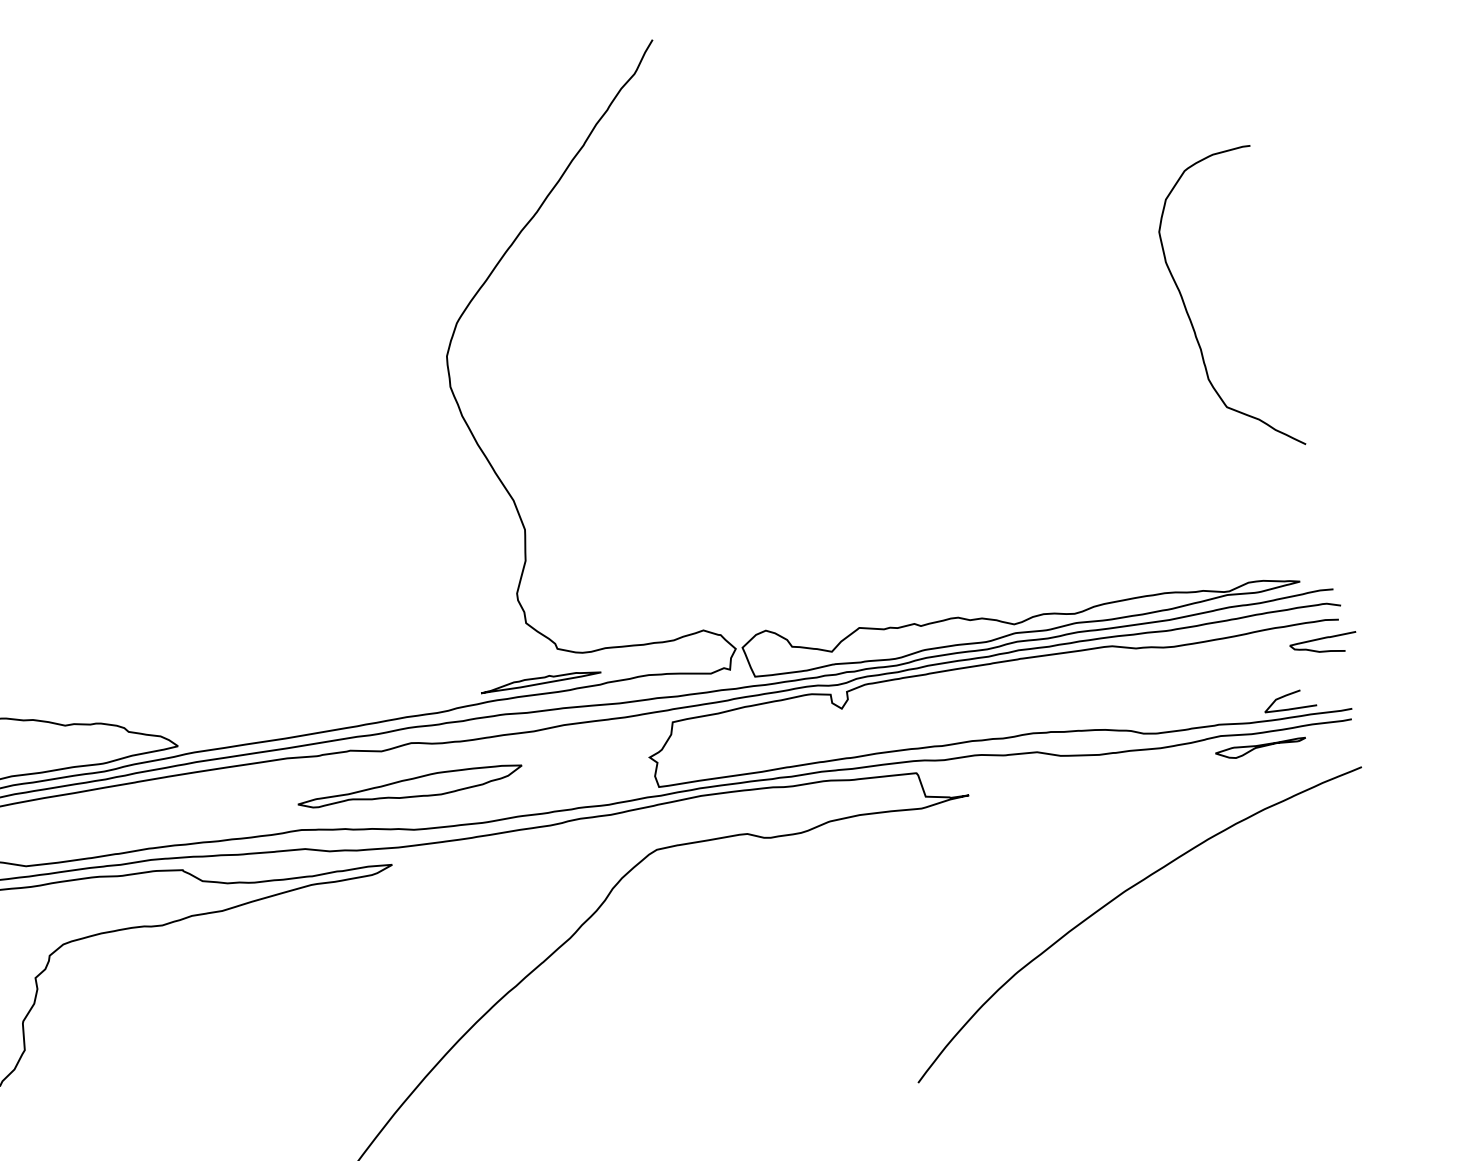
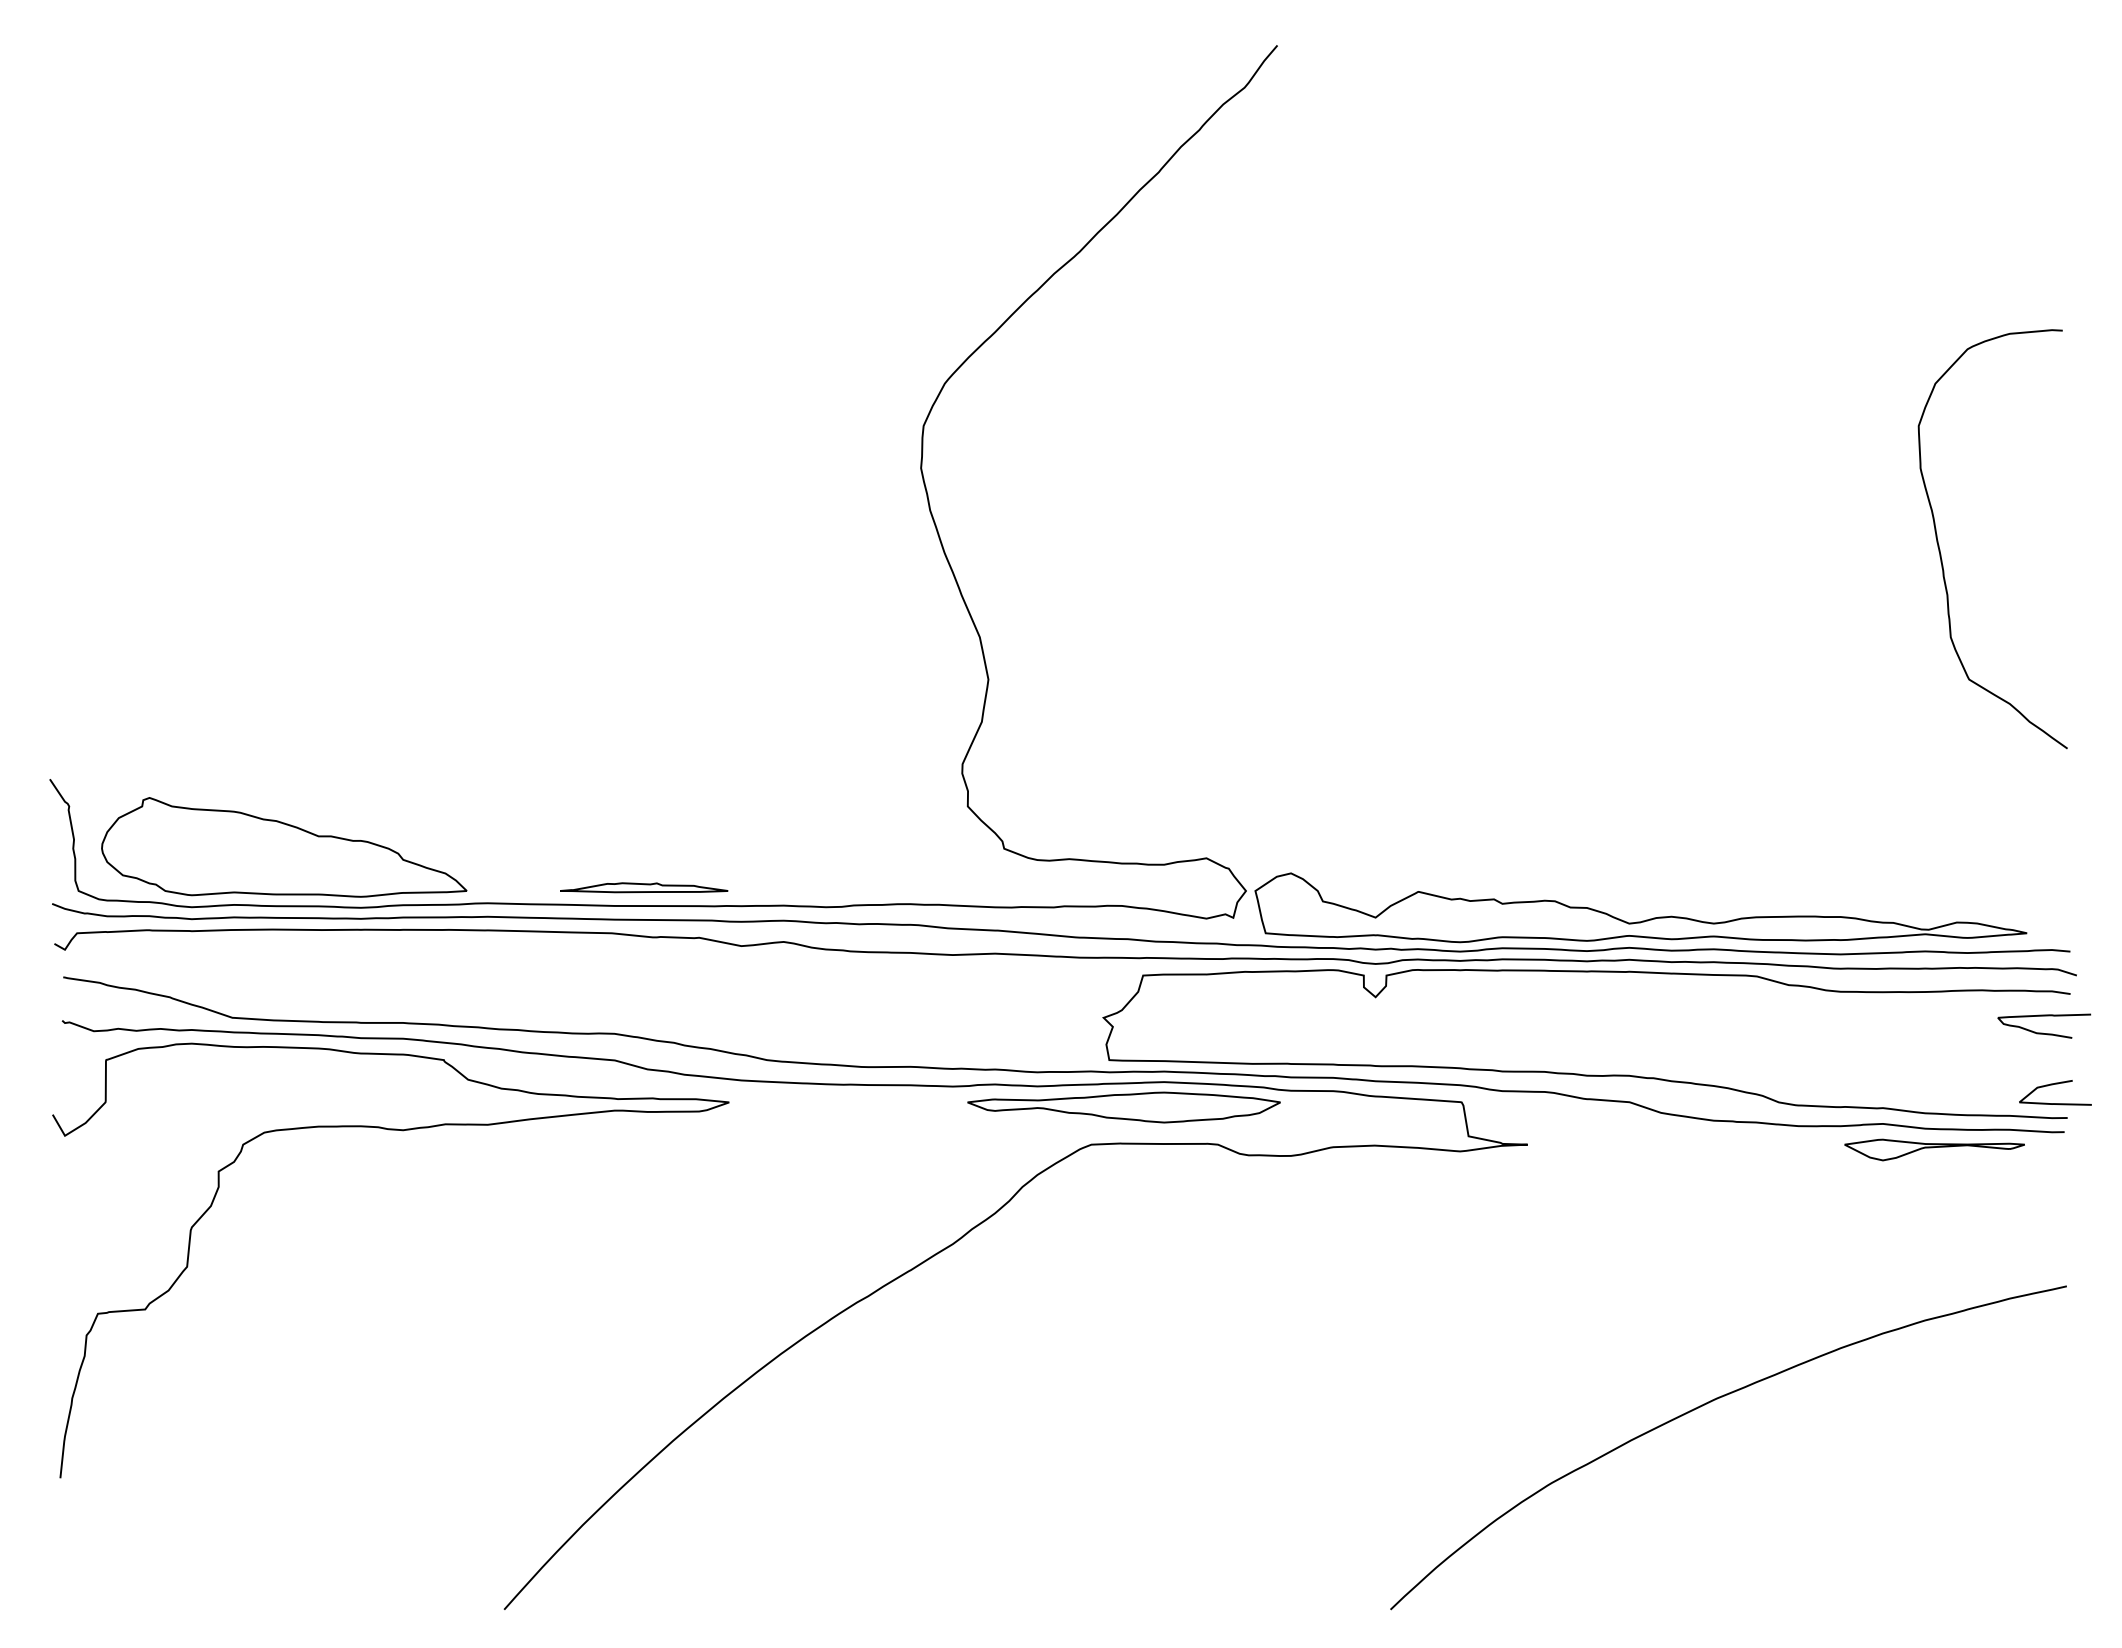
part: (541, 680) -> (644, 887), moved
curve: (1286, 696) -> (2052, 1085), moved
part: (1260, 747) -> (1934, 1149), size x1.43
part: (410, 788) -> (1123, 1107), moved
curve: (1120, 895) -> (1709, 1403), moved

